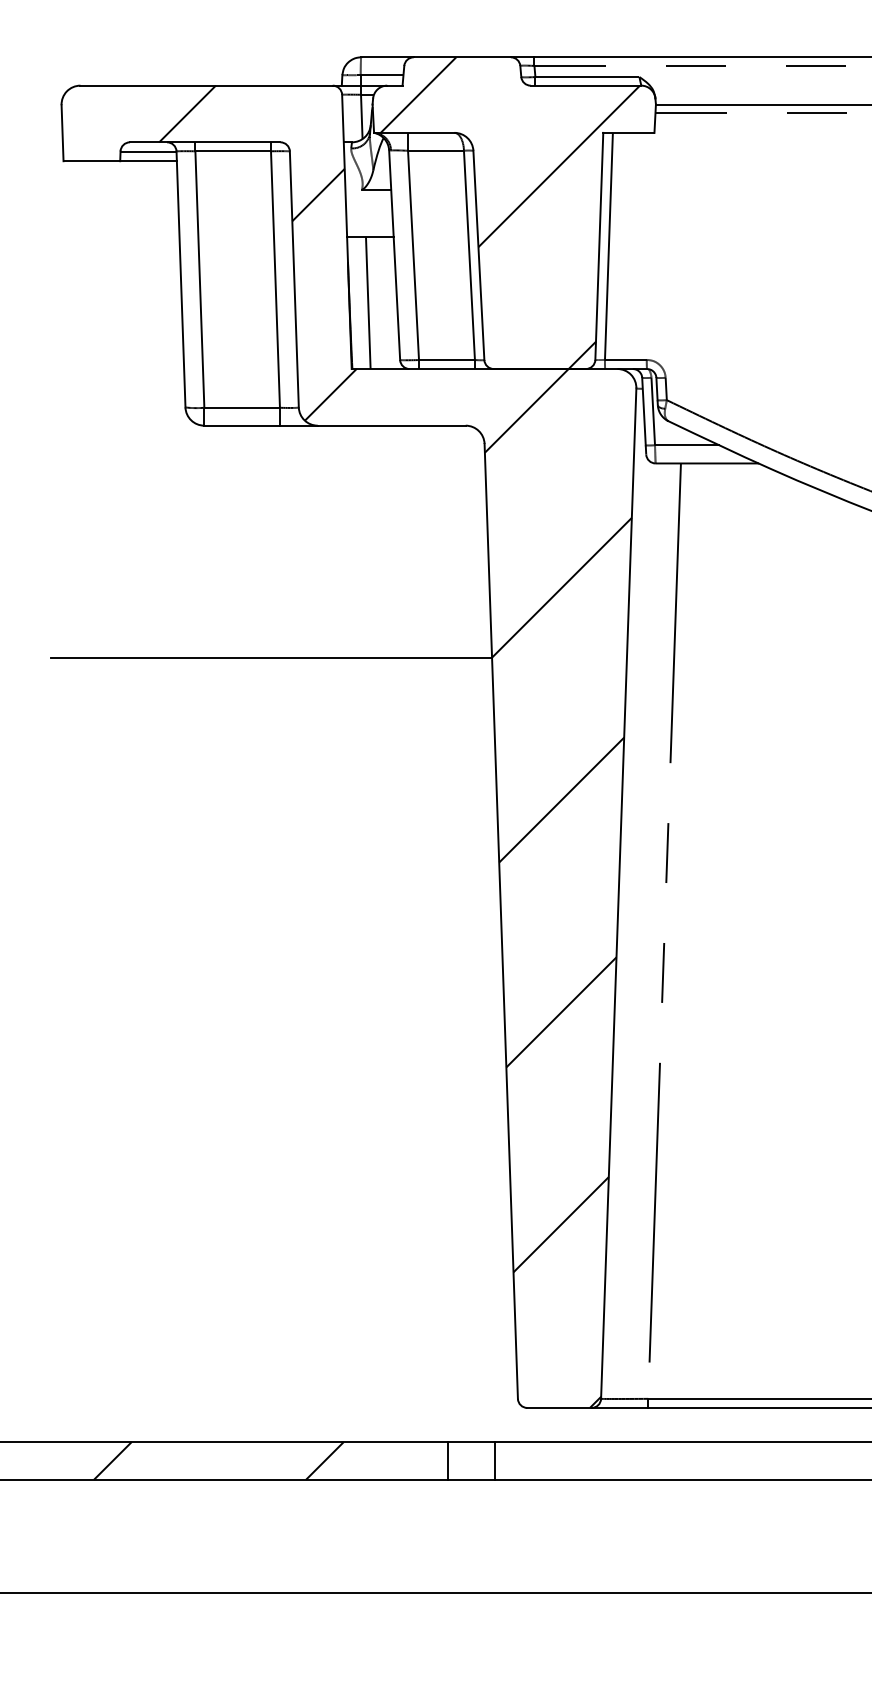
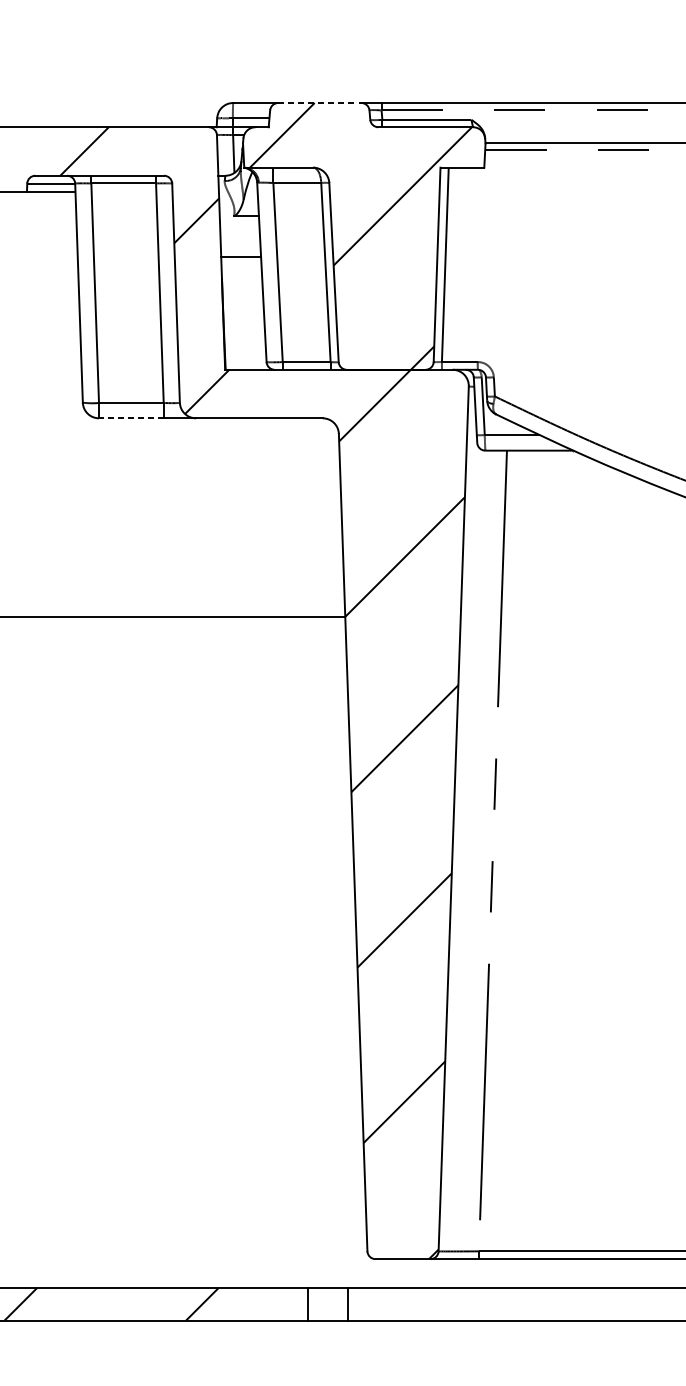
line: (462, 57) -> (319, 103), solid -> dashed
line: (367, 302) -> (238, 312), removed
line: (242, 425) -> (131, 418), solid -> dashed

